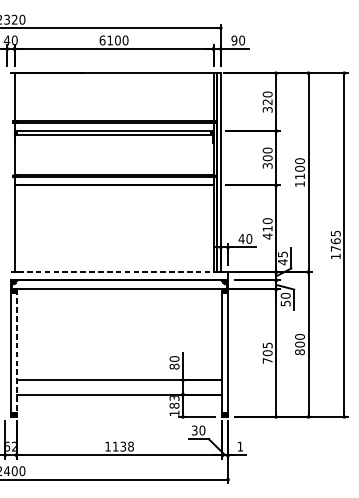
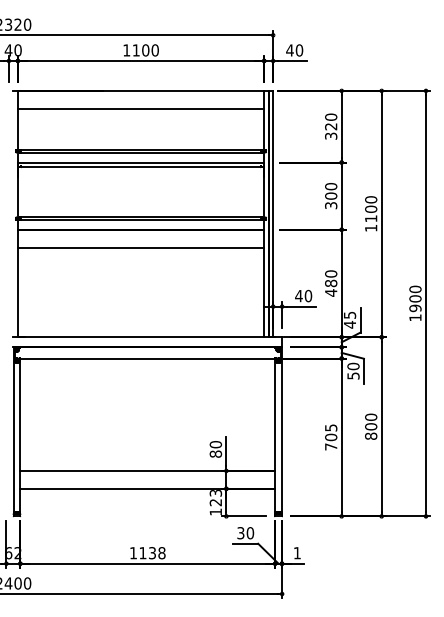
text: (102, 40) -> (126, 50), 6100 -> 1100
text: (234, 40) -> (289, 50), 90 -> 40
line: (113, 87) -> (140, 108), added
line: (113, 199) -> (140, 247), added
text: (267, 228) -> (331, 283), 410 -> 480
text: (335, 240) -> (415, 298), 1765 -> 1900
line: (119, 272) -> (147, 337), dashed -> solid
line: (16, 351) -> (20, 435), dashed -> solid
text: (174, 405) -> (215, 502), 183 -> 123

